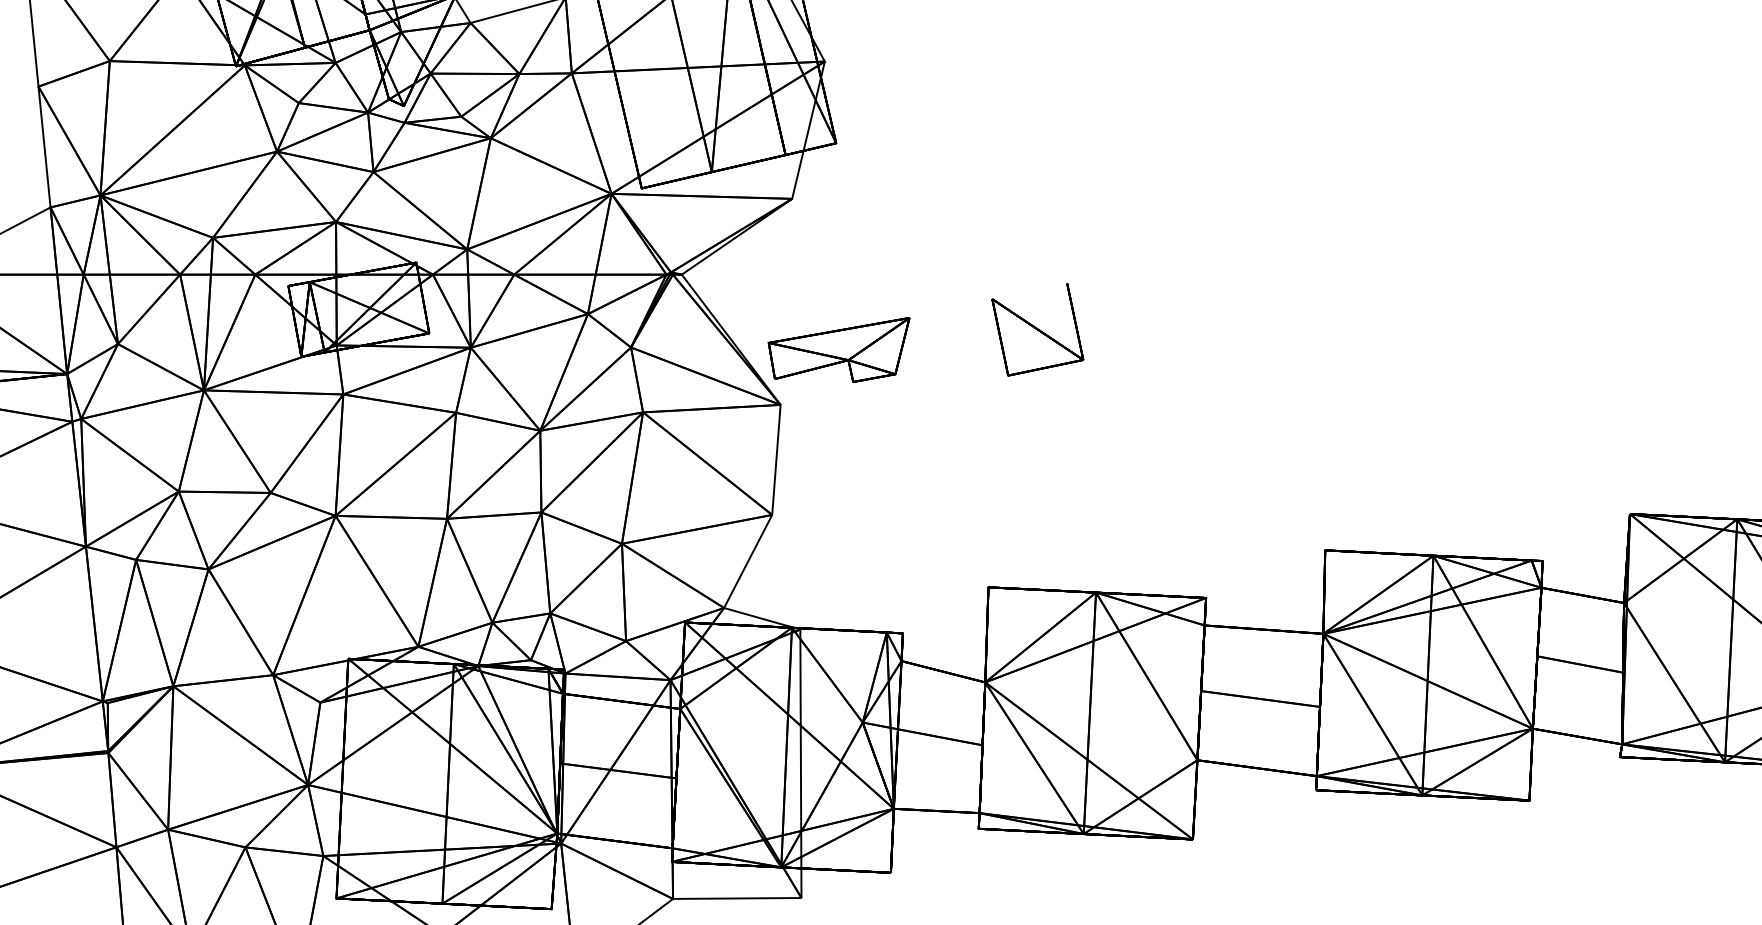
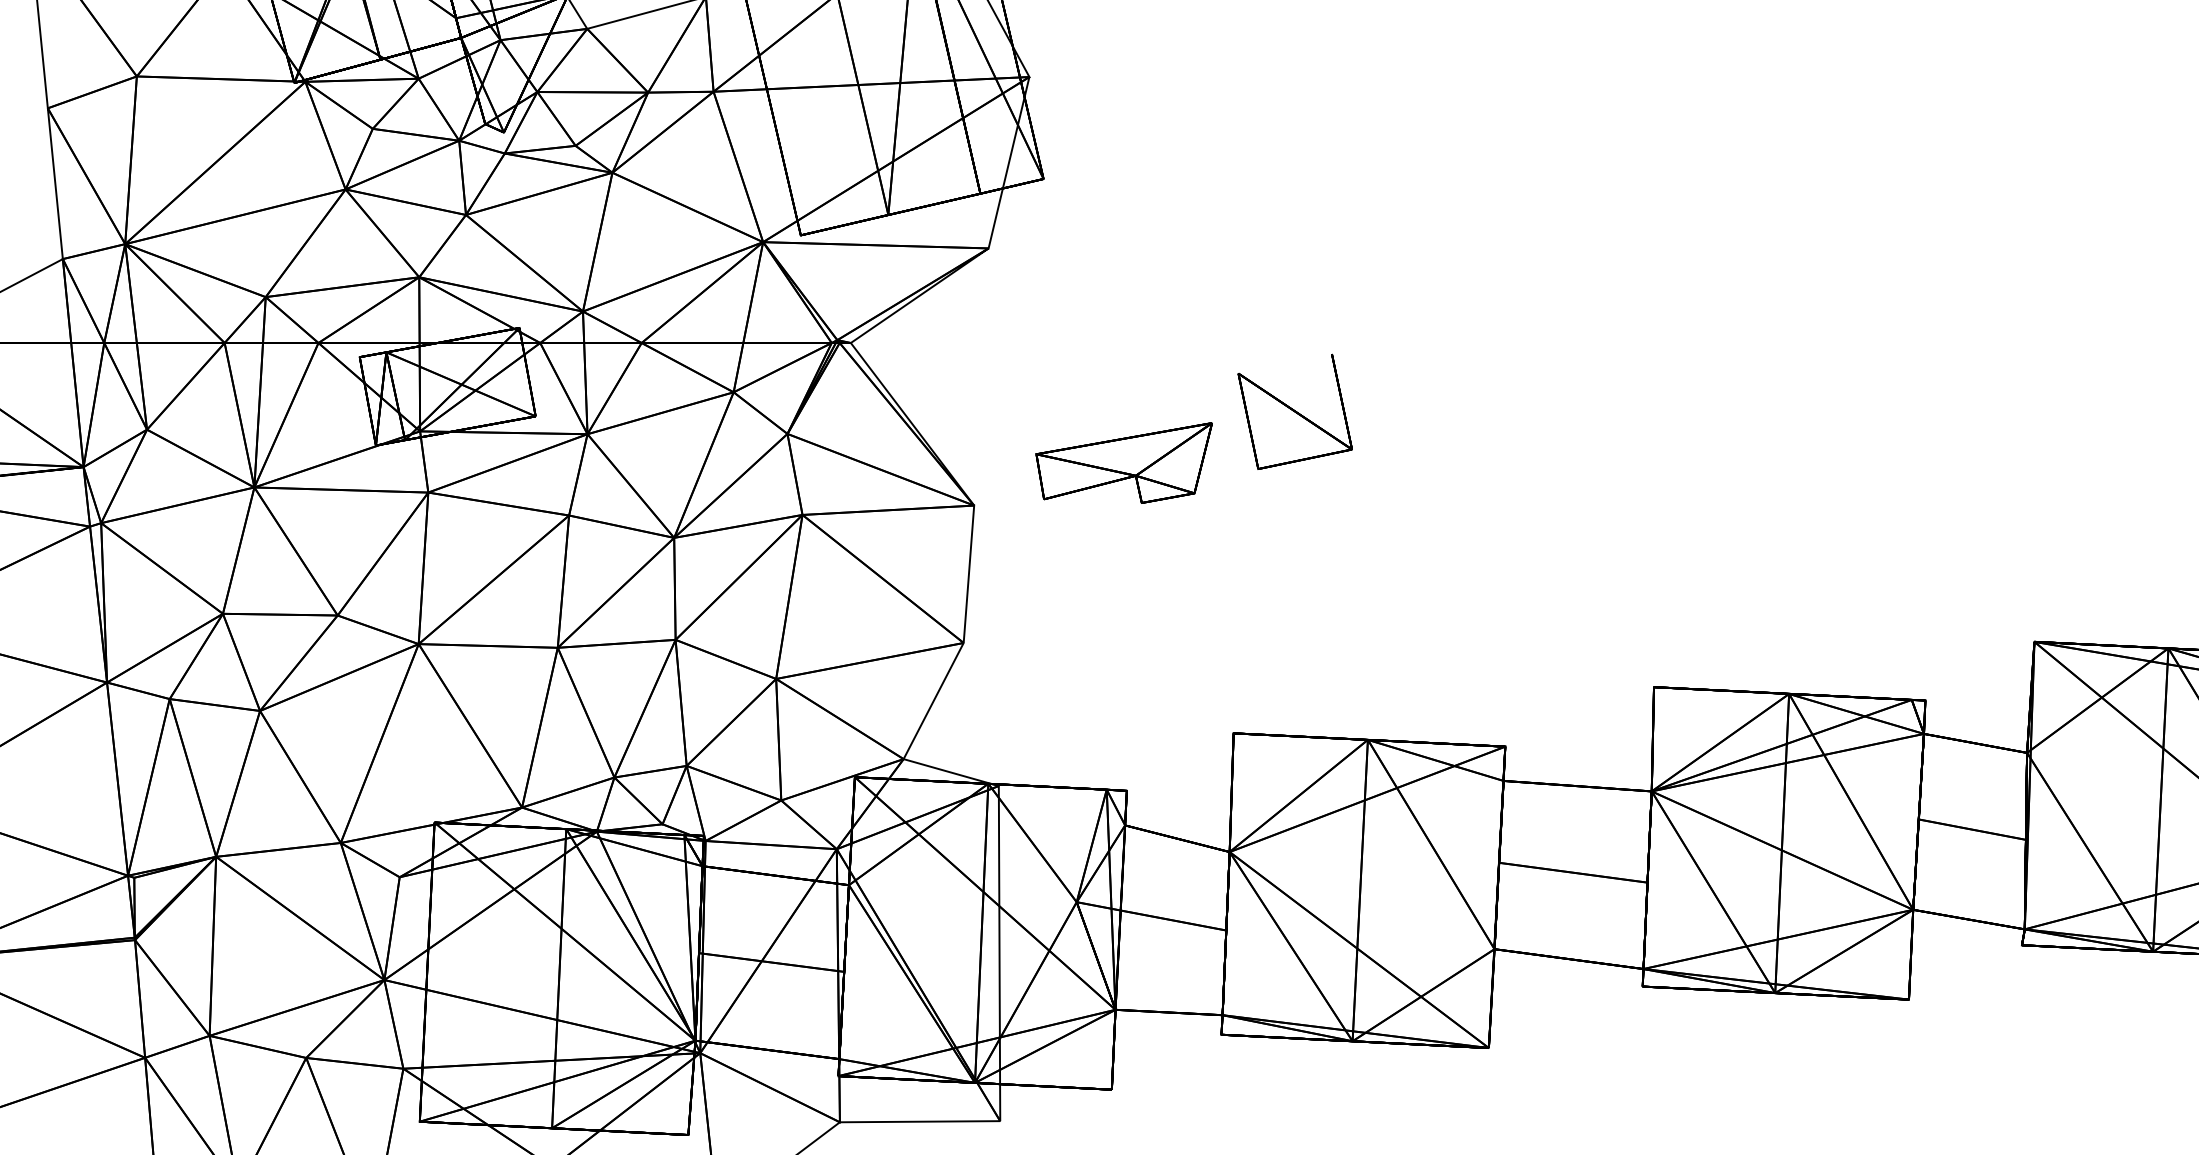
part: (838, 349) -> (1123, 462), moved

